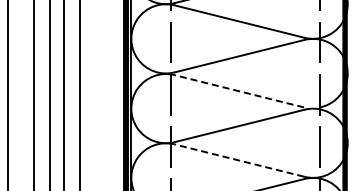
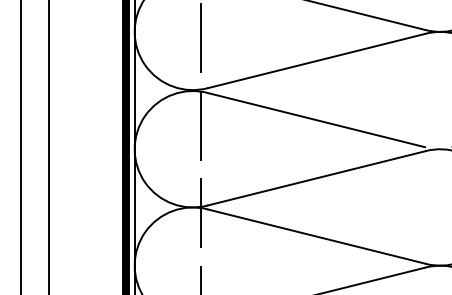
line: (239, 91) -> (316, 120), dashed -> solid
line: (239, 160) -> (316, 236), dashed -> solid

